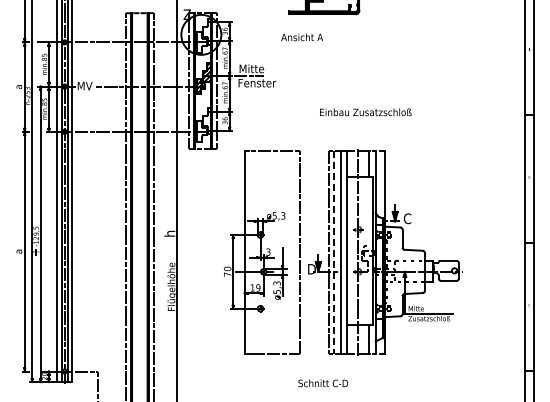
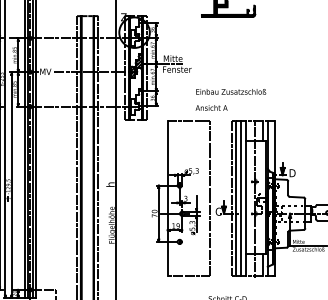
text: (301, 37) -> (211, 108), moved
text: (365, 112) -> (230, 92), moved
text: (407, 218) -> (292, 172), C -> D
line: (334, 252) -> (236, 198), dashed -> solid
text: (311, 268) -> (218, 211), D -> C

